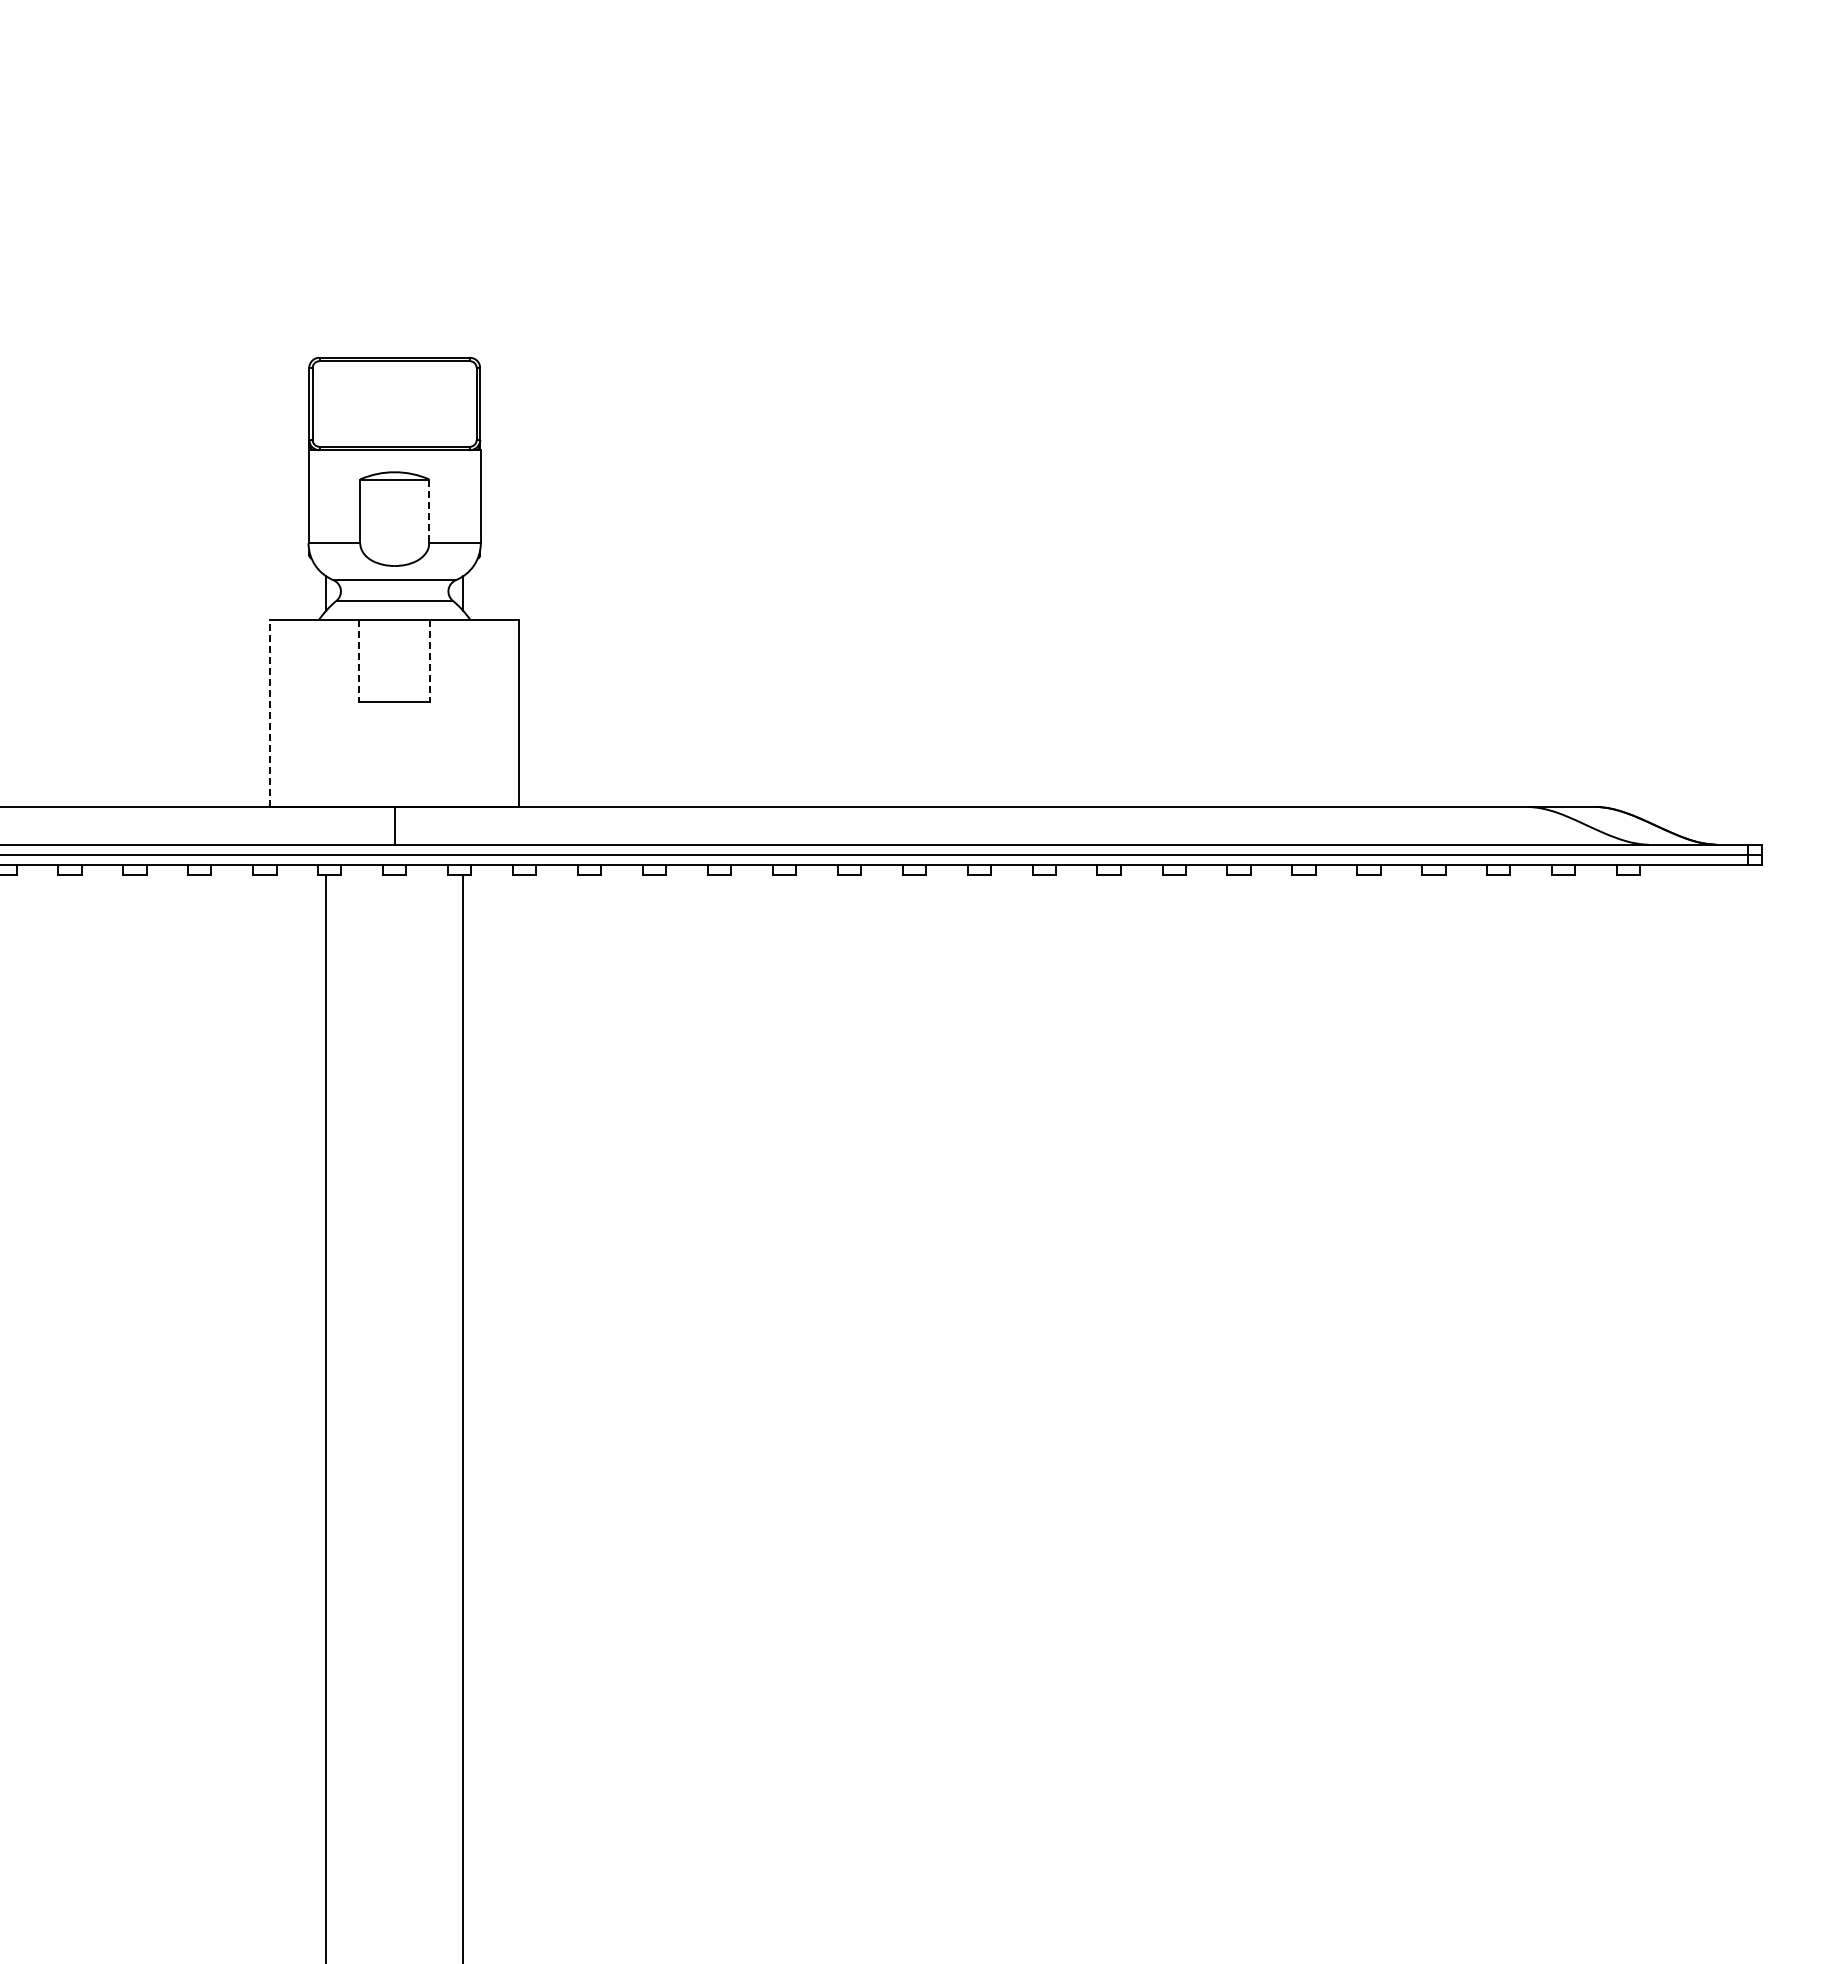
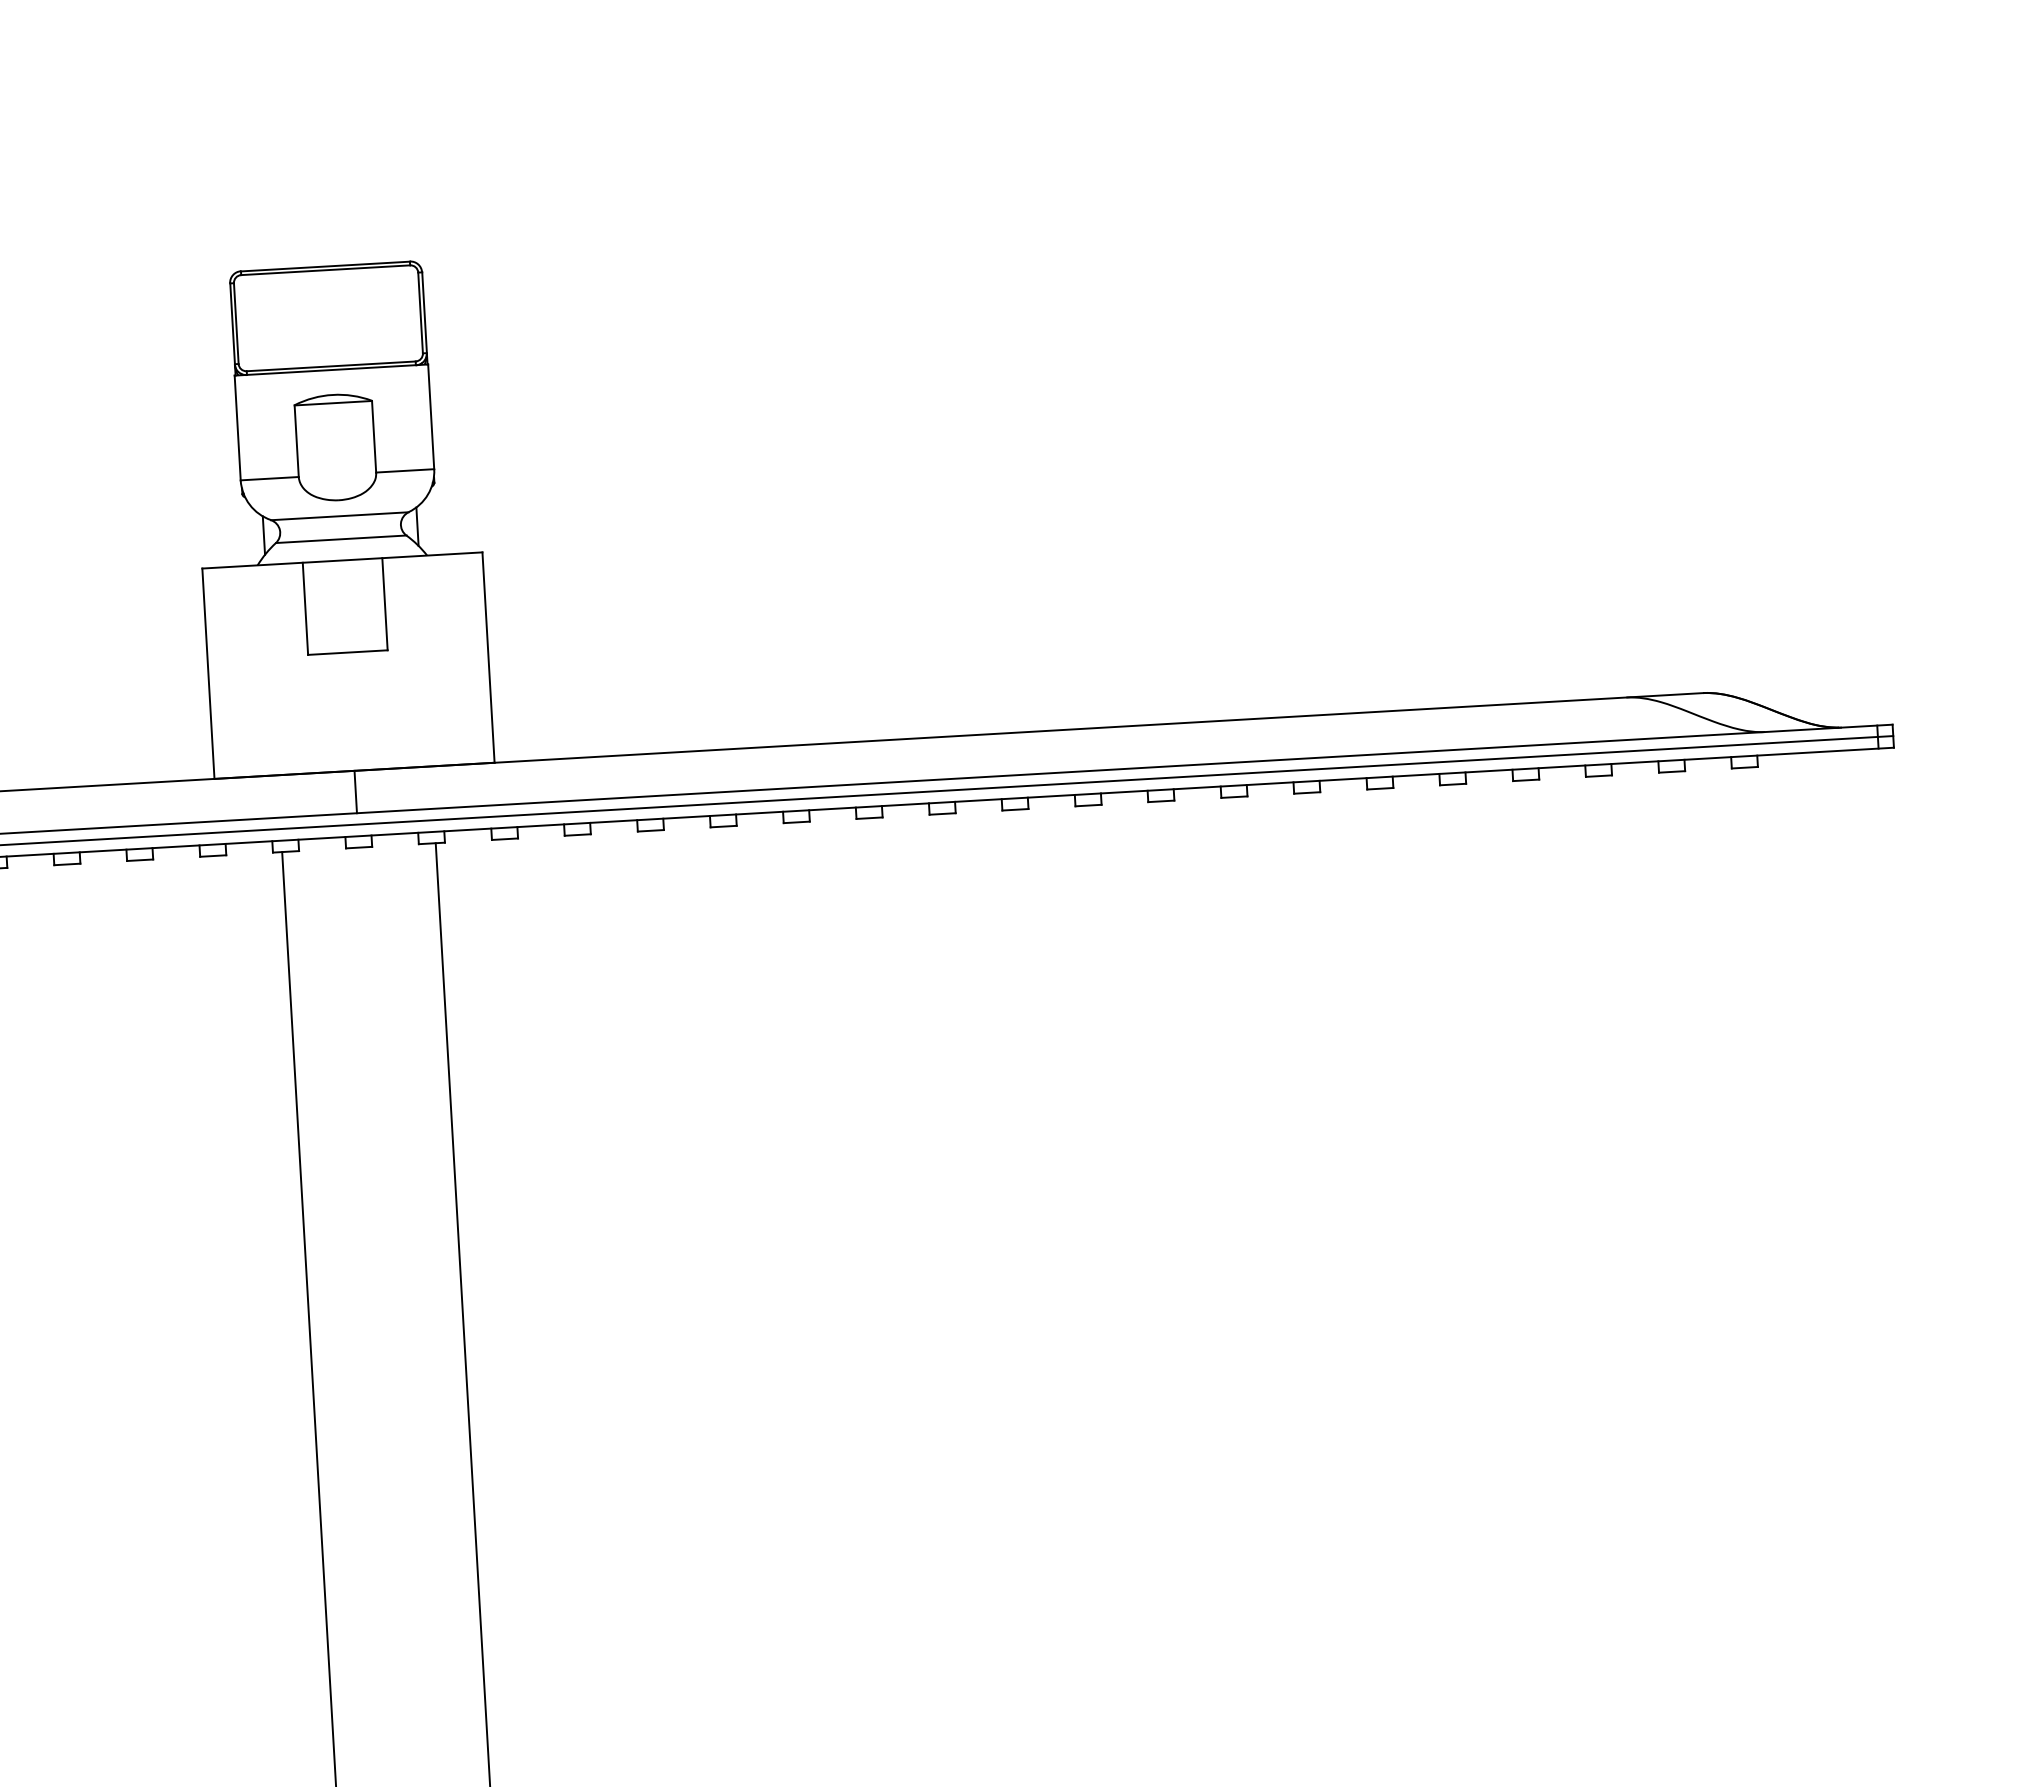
line: (429, 511) -> (374, 436), dashed -> solid
line: (359, 661) -> (305, 609), dashed -> solid
line: (430, 661) -> (385, 605), dashed -> solid
line: (270, 713) -> (208, 673), dashed -> solid

